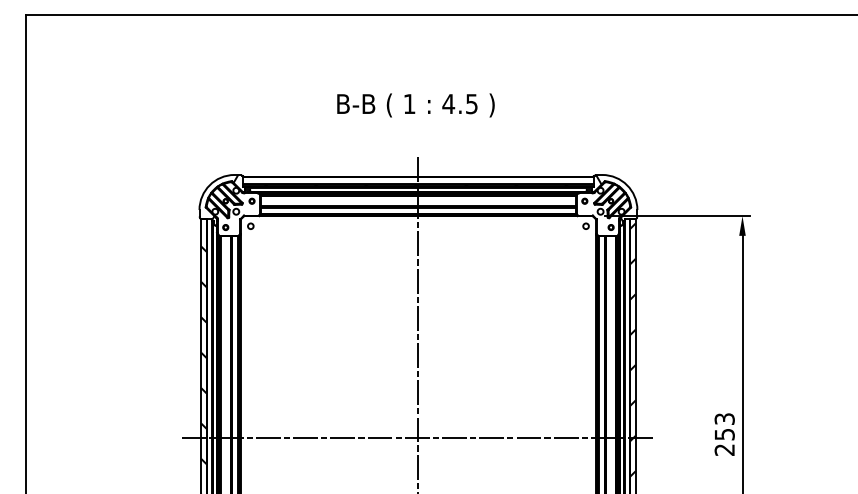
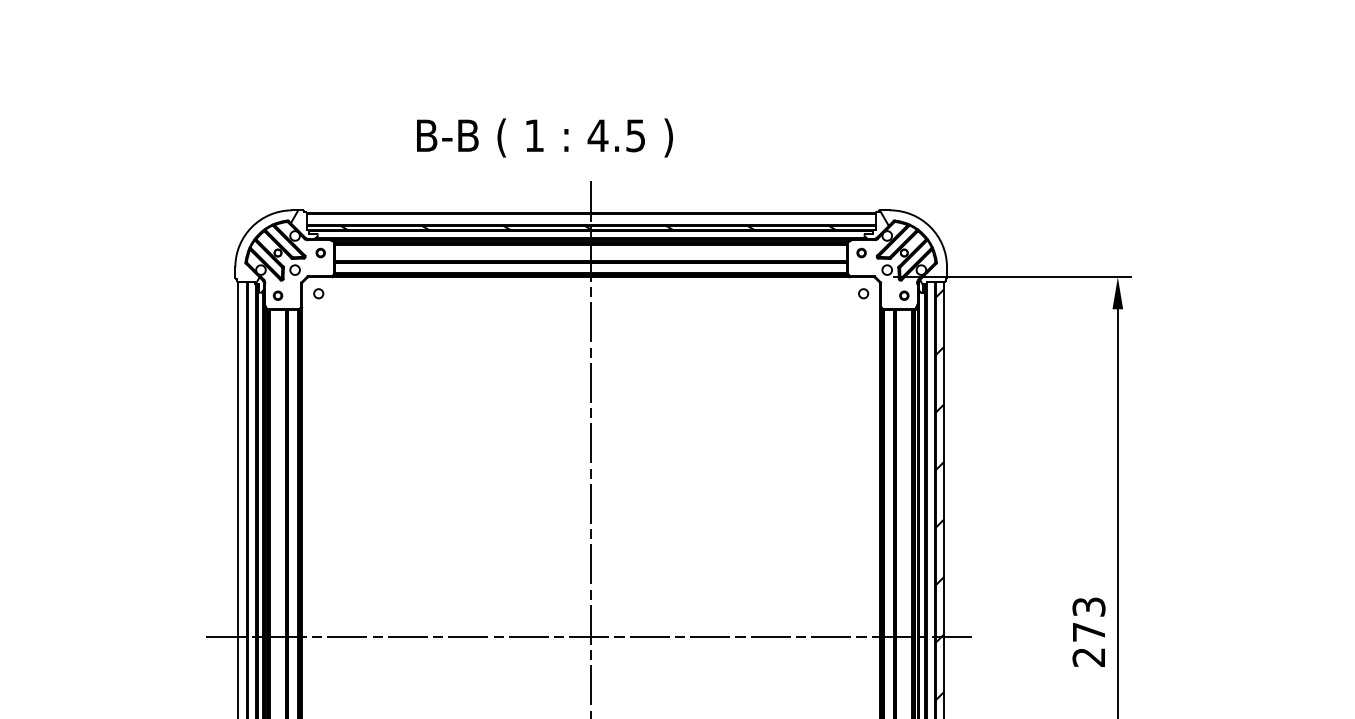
text: (415, 105) -> (544, 138), moved
hatch: (203, 355) -> (241, 503), removed
text: (724, 434) -> (1088, 632), 253 -> 273

